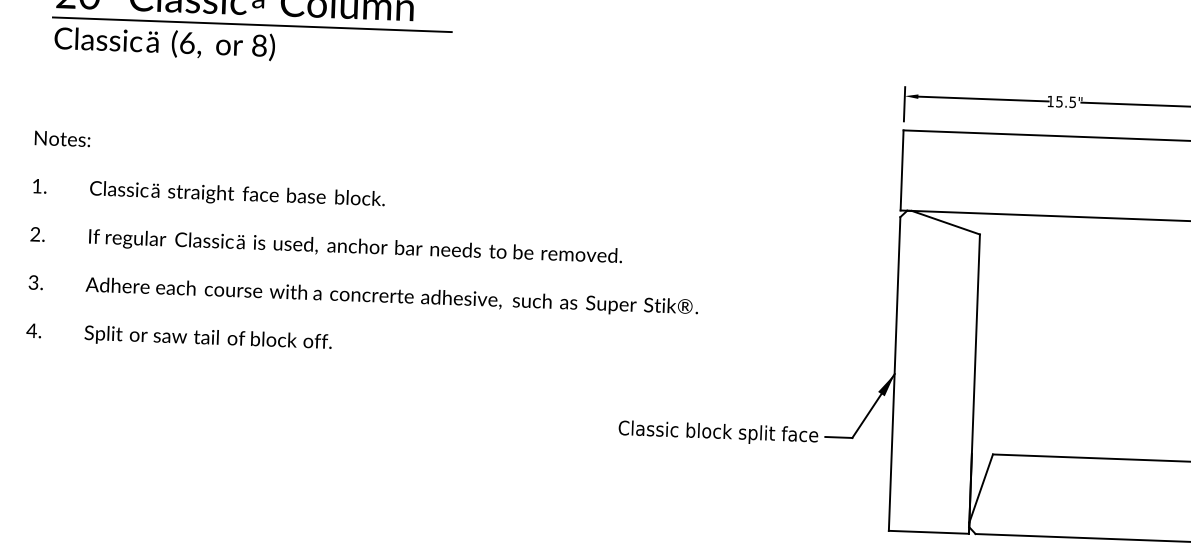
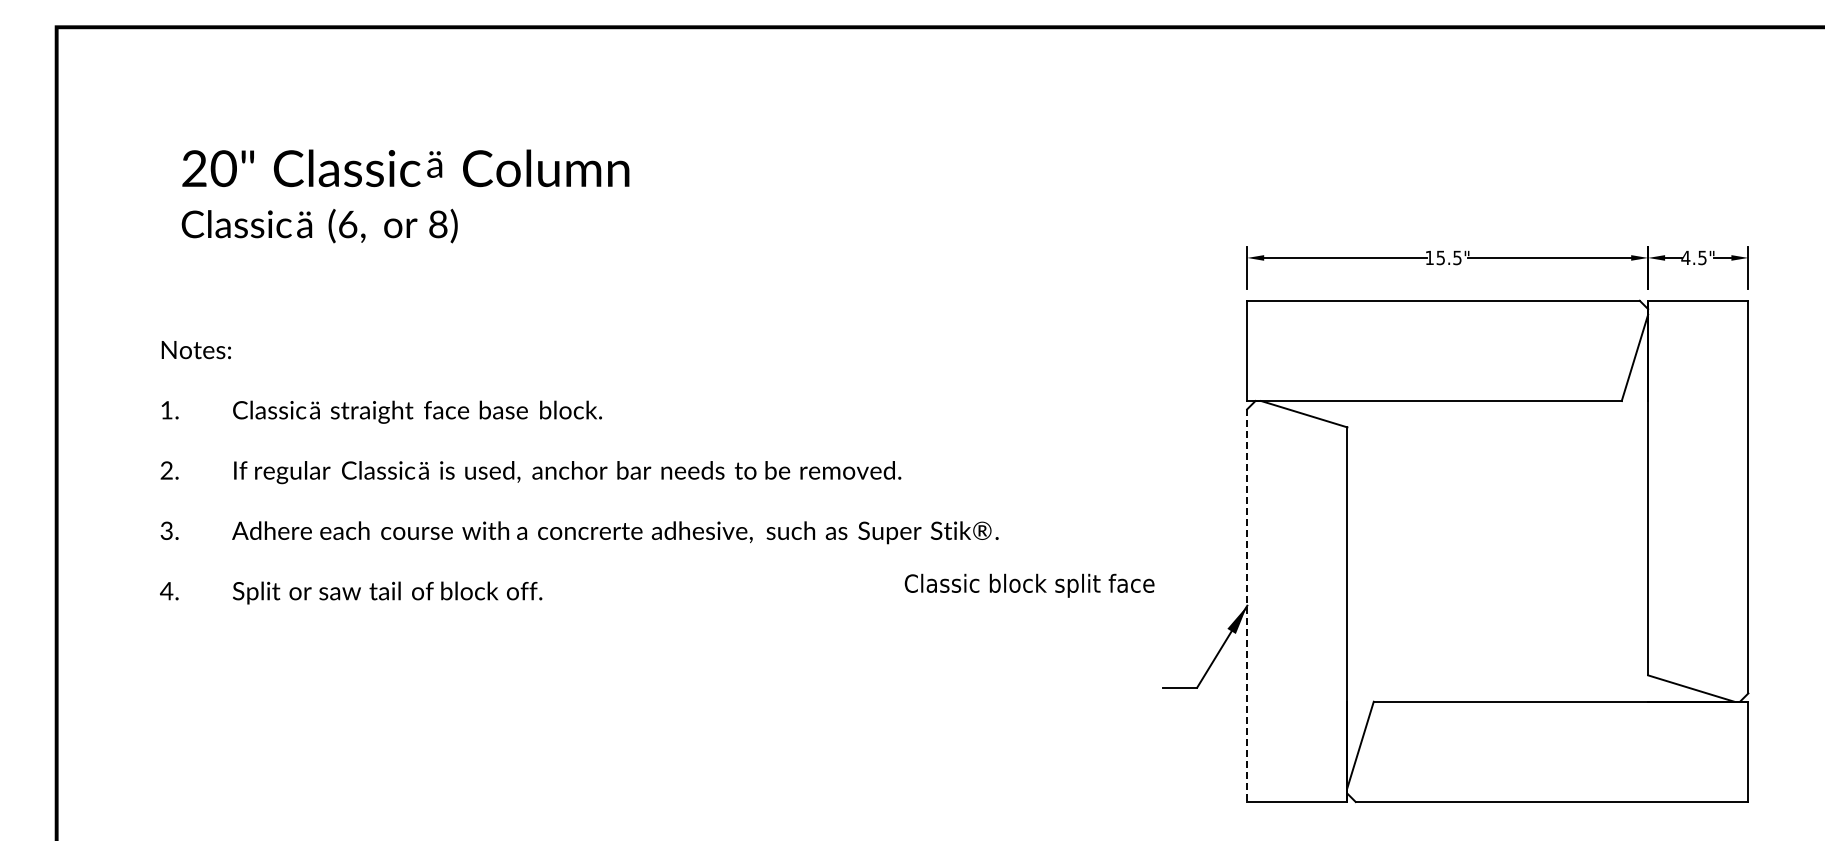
line: (251, 24) -> (427, 198), removed
line: (894, 374) -> (1247, 606), solid -> dashed
text: (718, 432) -> (1029, 585), moved

